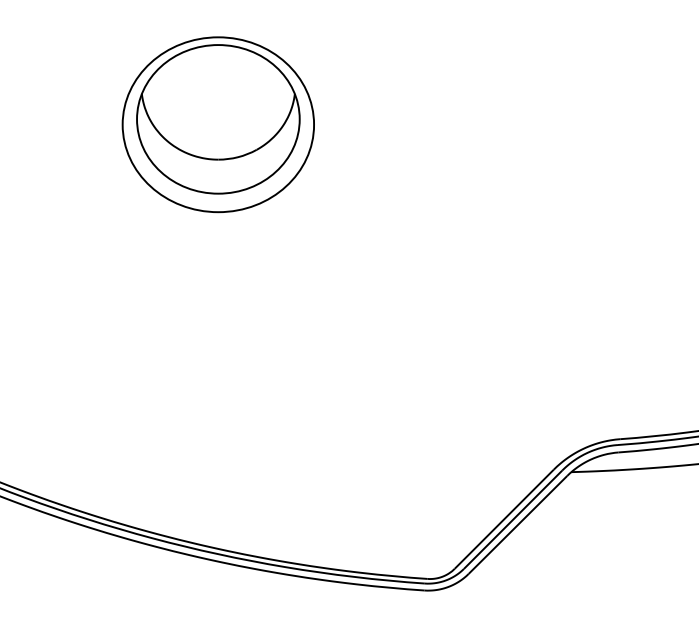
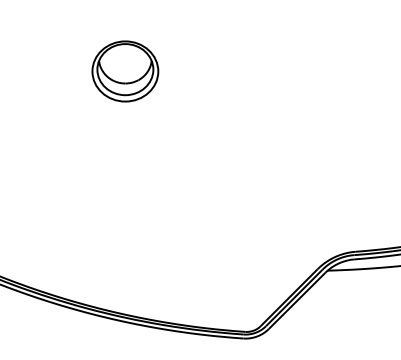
part: (218, 124) -> (125, 71), size x0.6

